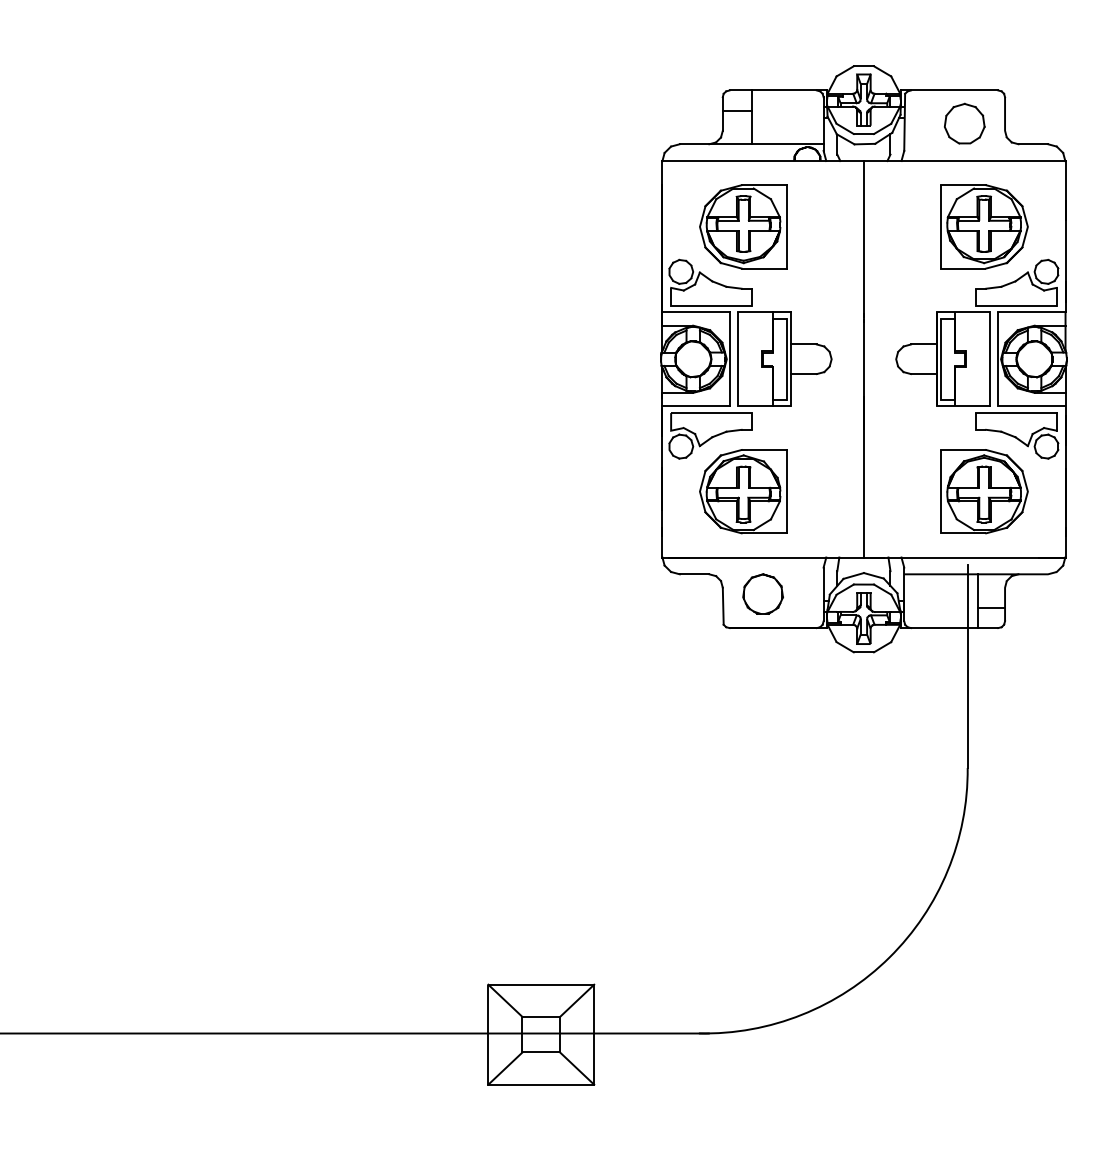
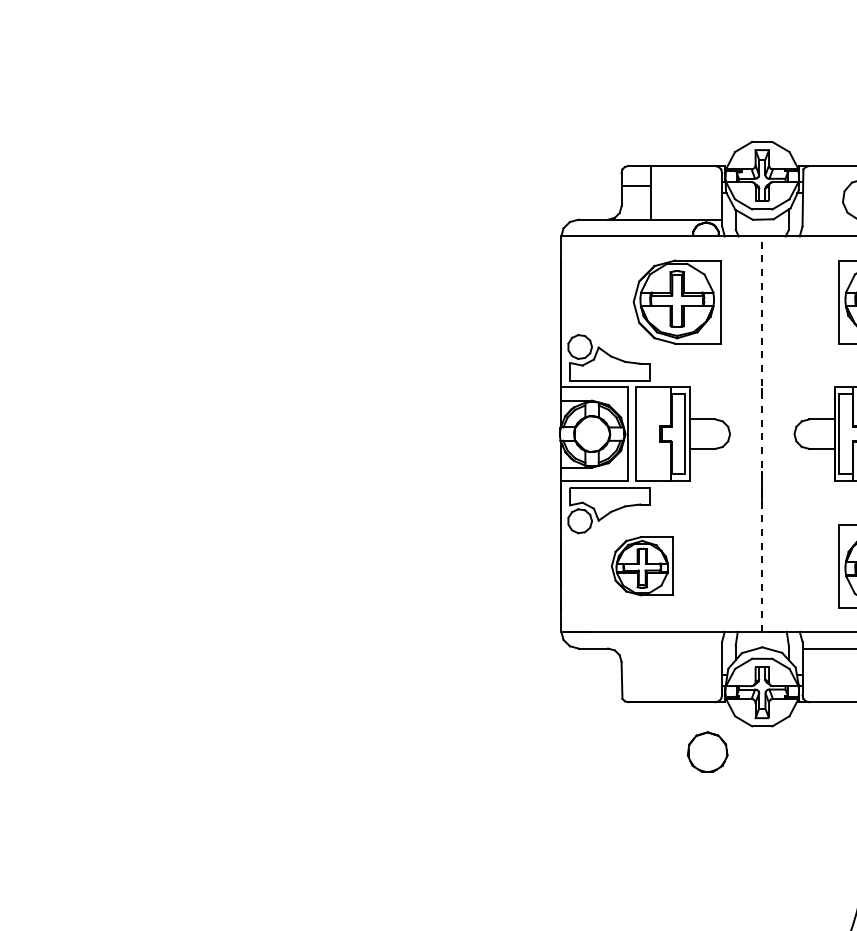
part: (743, 226) -> (677, 301), moved
line: (863, 358) -> (761, 433), solid -> dashed
part: (743, 491) -> (642, 566), size x0.7
part: (762, 593) -> (707, 751), moved

